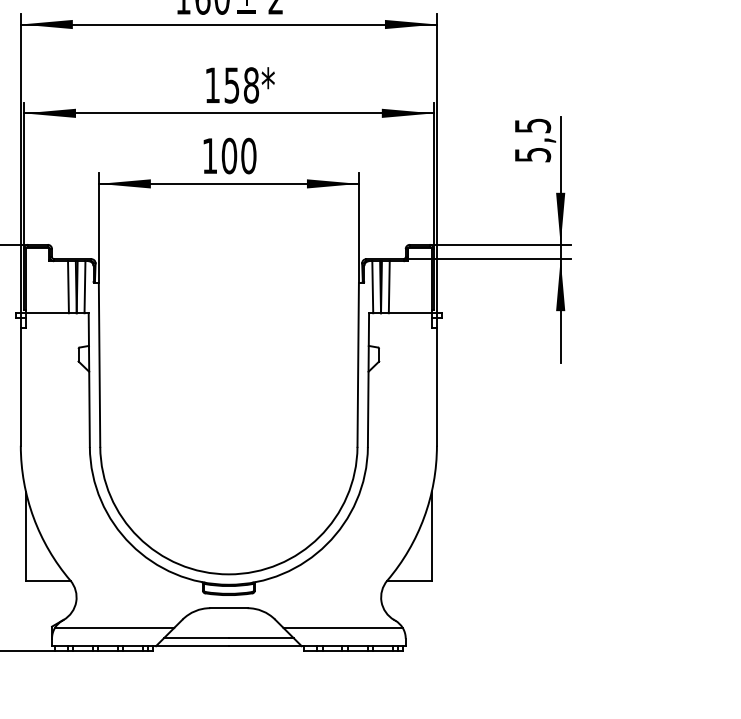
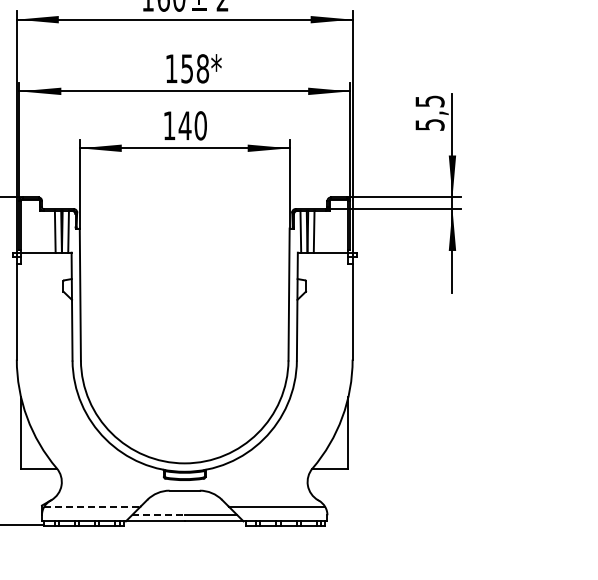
text: (228, 155) -> (184, 125), 100 -> 140
line: (115, 627) -> (93, 506), solid -> dashed
line: (196, 638) -> (158, 515), solid -> dashed

